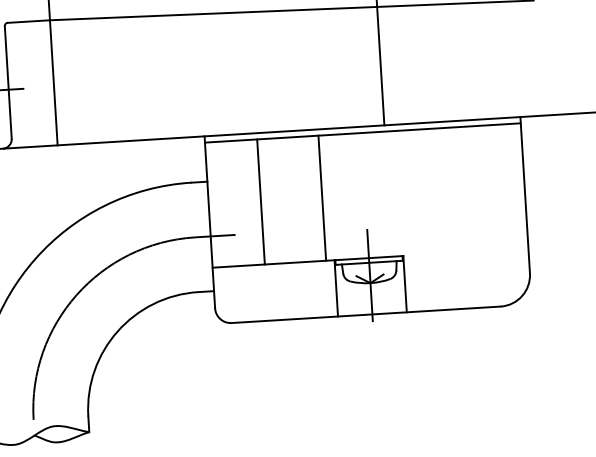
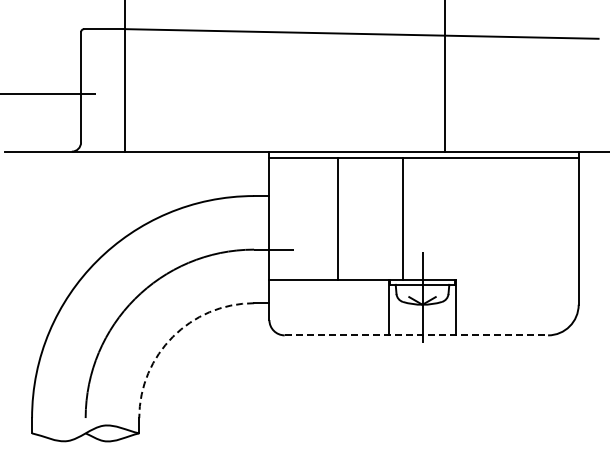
line: (322, 197) -> (402, 218), moved
line: (260, 201) -> (337, 218), moved
line: (366, 314) -> (416, 335), solid -> dashed
arc: (117, 331) -> (172, 336), solid -> dashed

